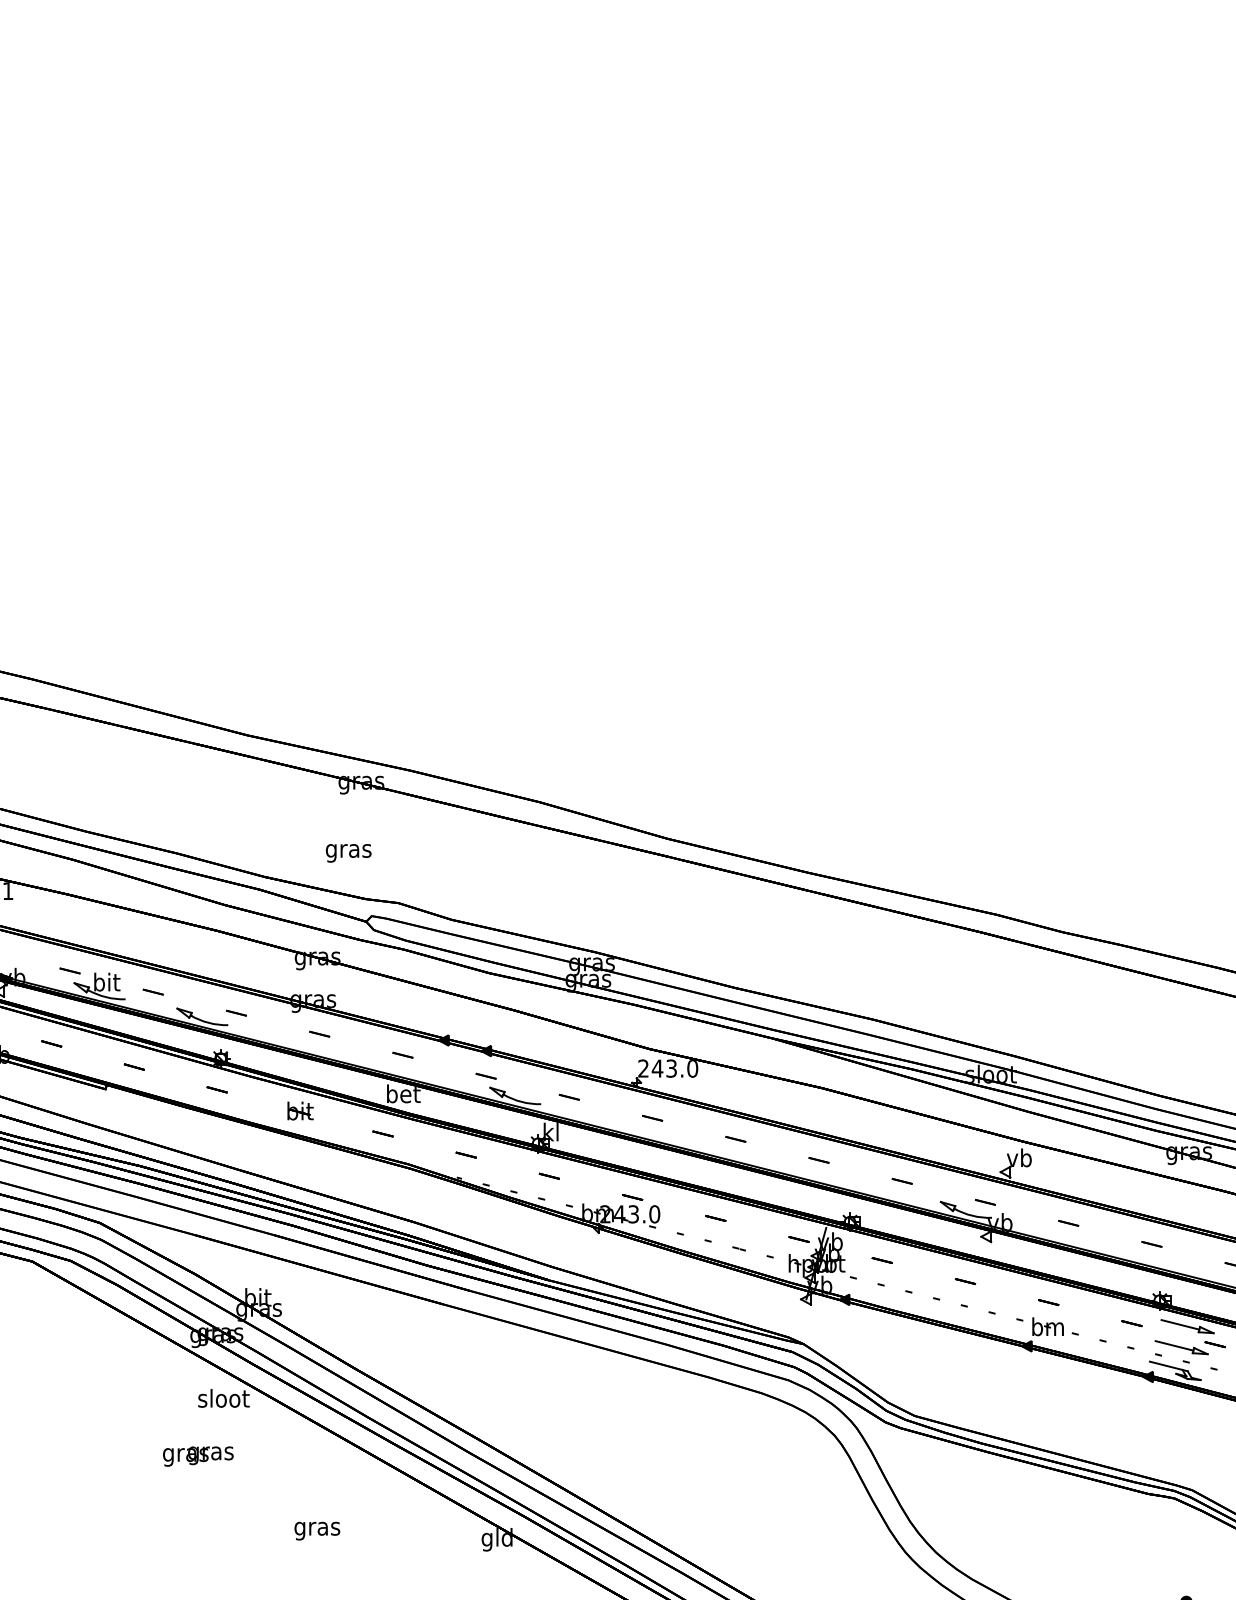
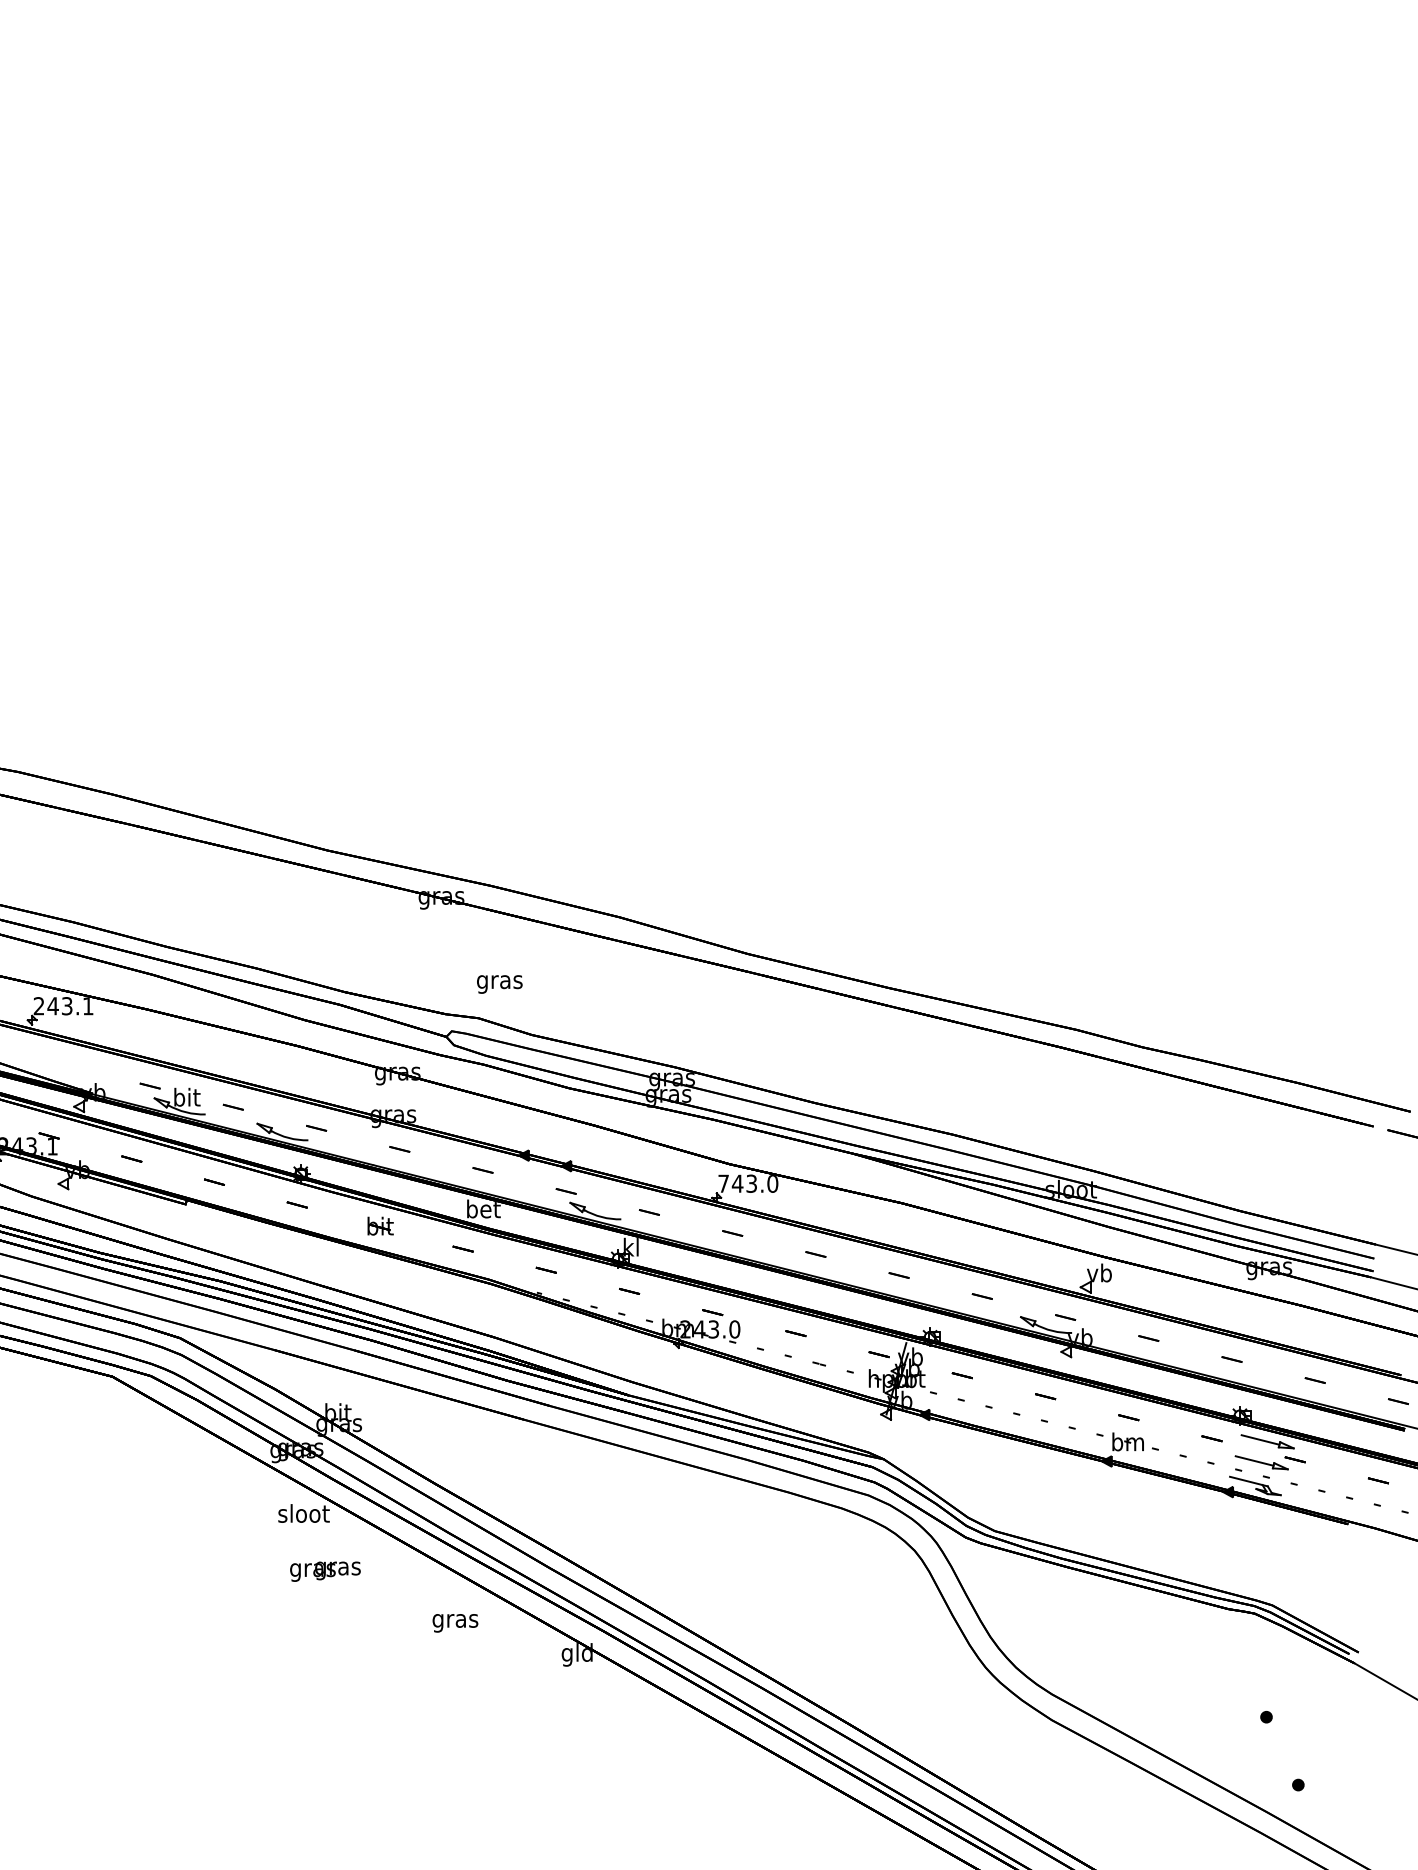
text: (348, 853) -> (499, 984), moved
text: (643, 1068) -> (723, 1183), 243.0 -> 743.0
text: (198, 1456) -> (325, 1571), moved
text: (317, 1531) -> (455, 1623), moved

